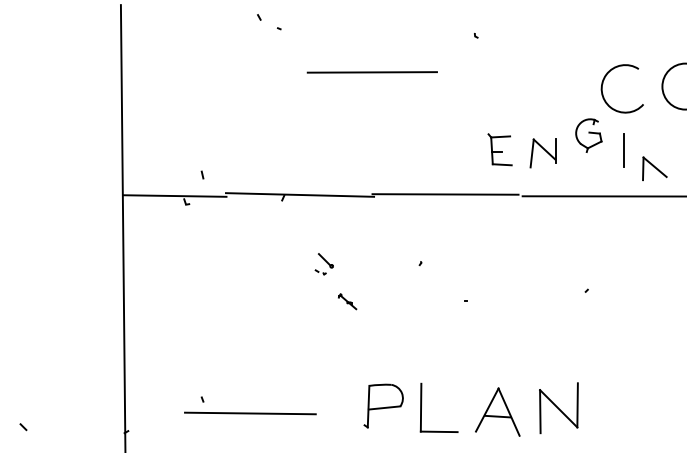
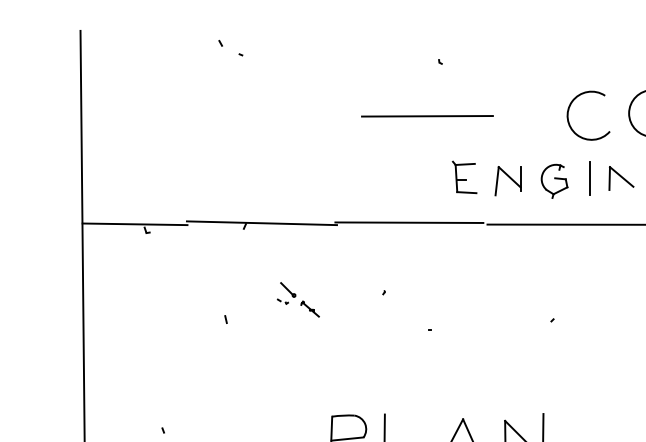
line: (371, 72) -> (426, 116), moved
part: (588, 135) -> (554, 181), moved
part: (654, 168) -> (621, 178), moved
line: (202, 174) -> (225, 319), moved
part: (347, 301) -> (310, 308), moved

